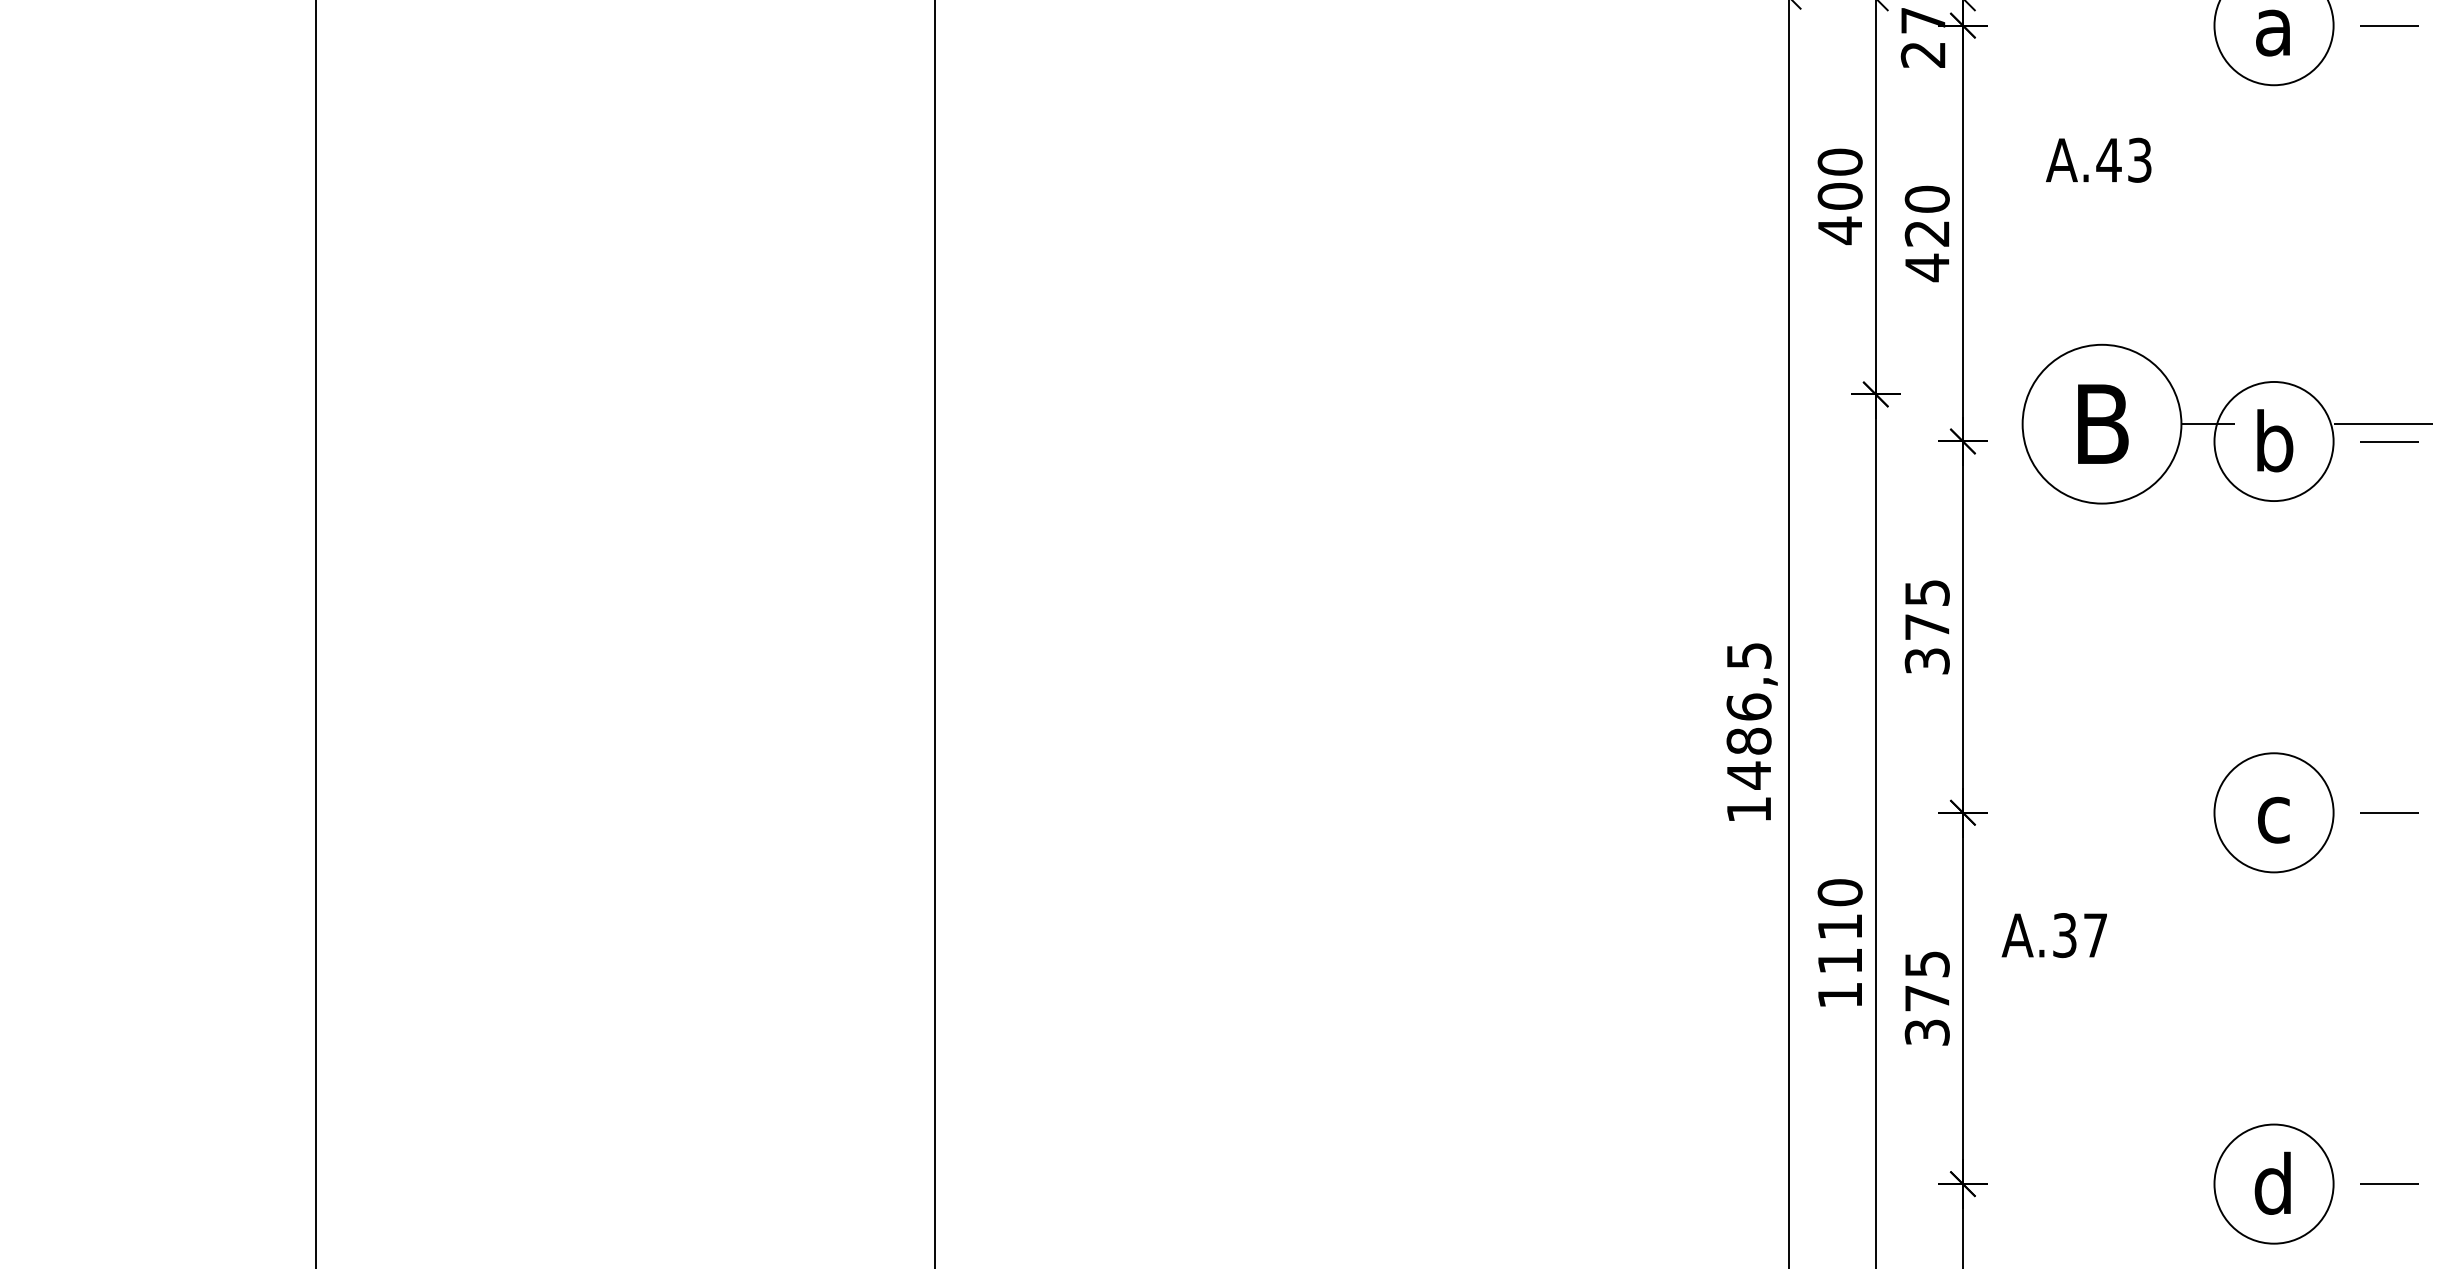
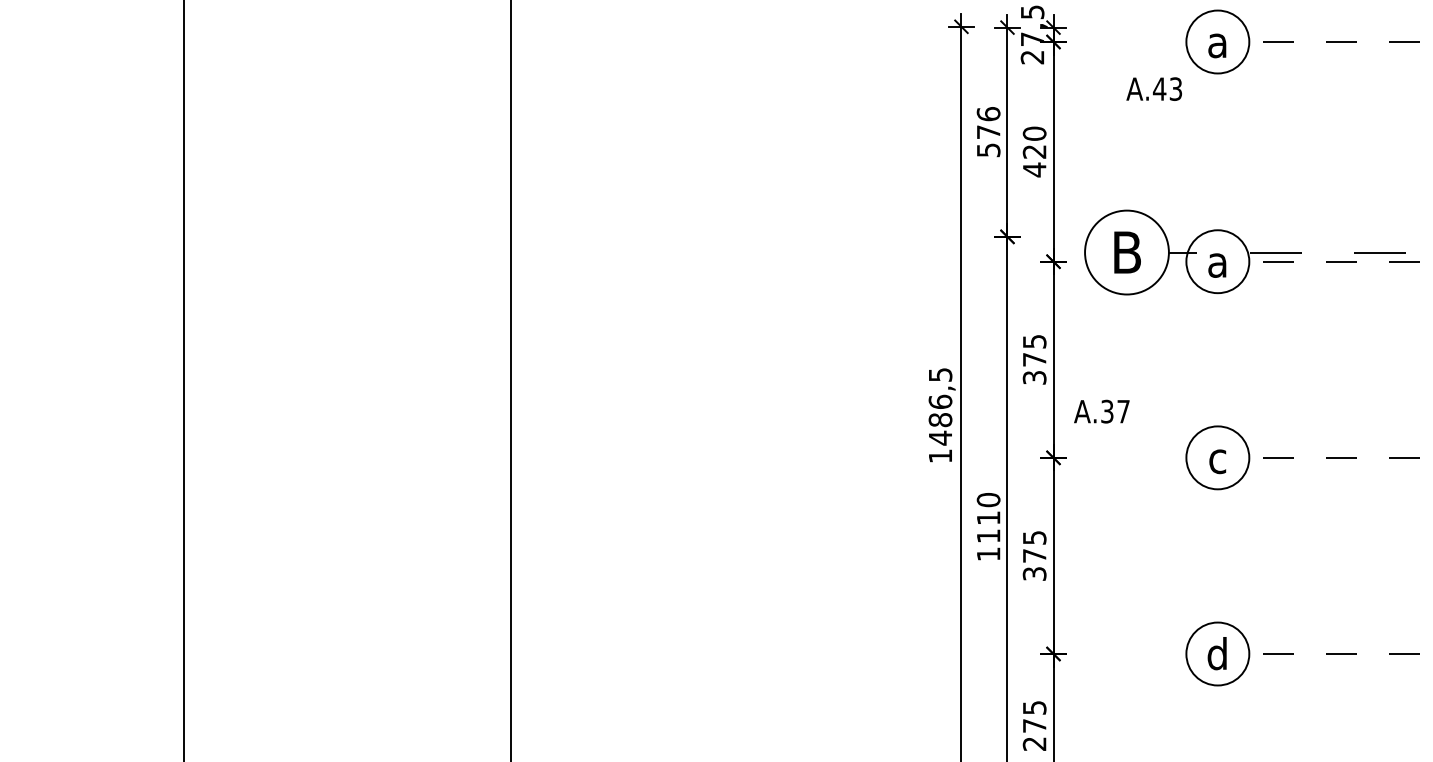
text: (2097, 159) -> (1153, 88), moved
text: (1839, 196) -> (988, 132), 400 -> 576
text: (2273, 439) -> (1217, 260), b -> a
text: (2053, 935) -> (1101, 411), moved

